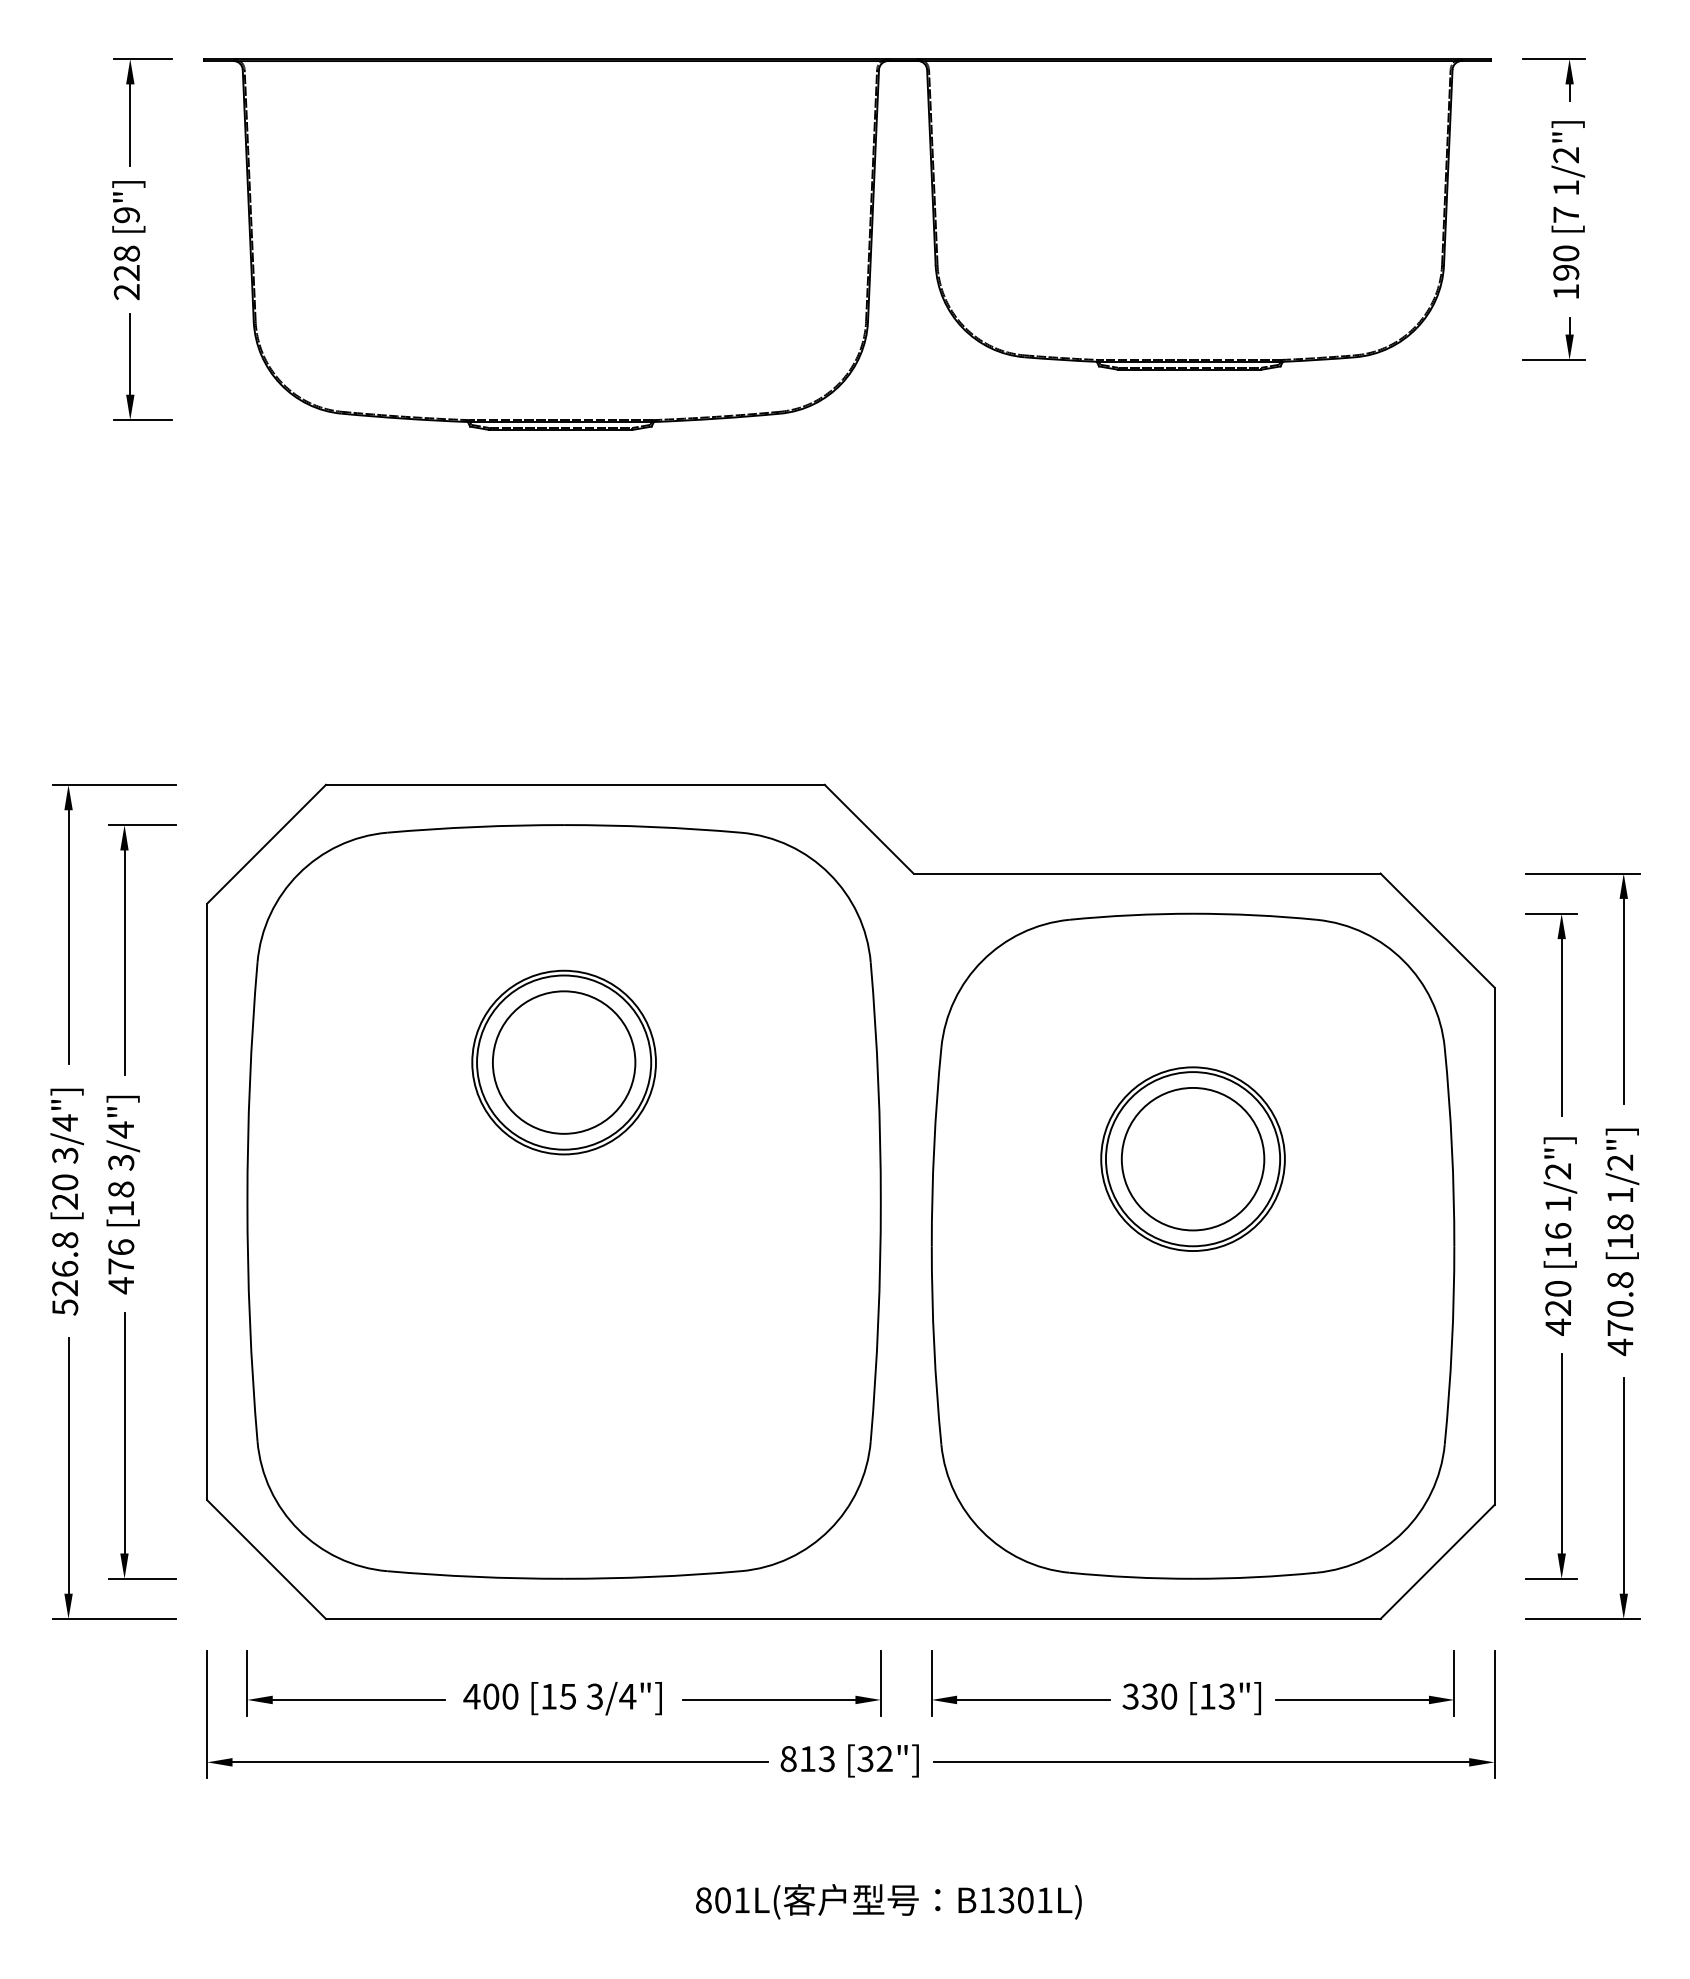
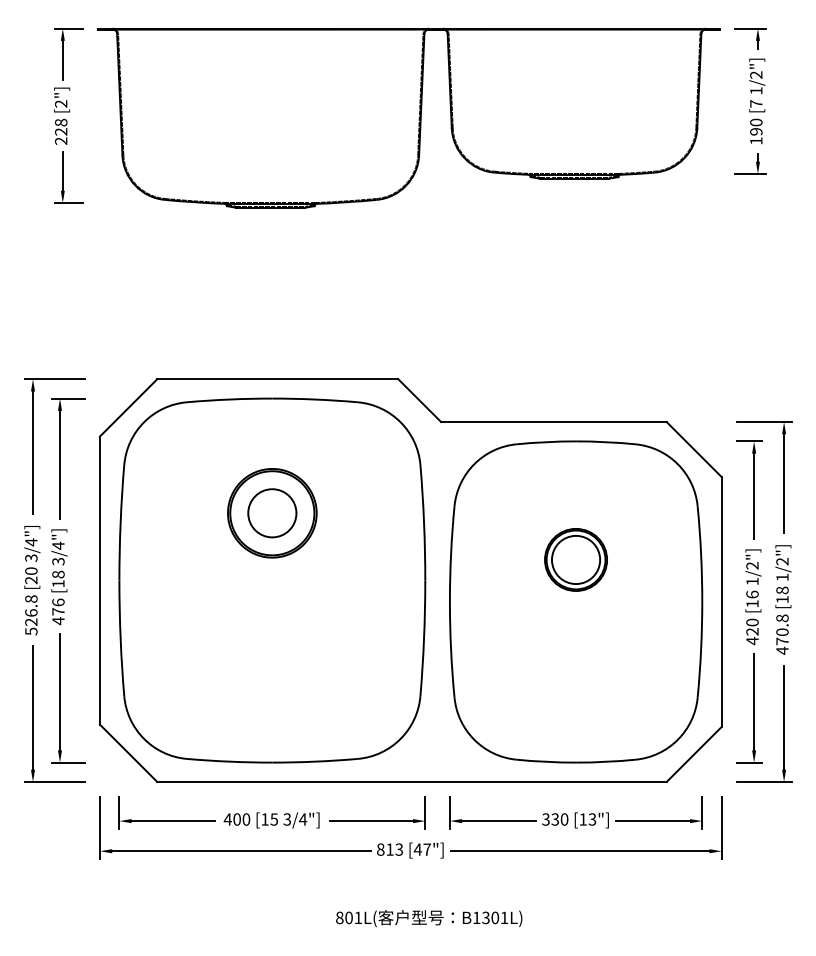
text: (127, 214) -> (61, 103), [9"] -> [2"]
circle: (562, 1060) -> (271, 512), size x0.7
part: (1191, 1158) -> (575, 559), size x0.7
text: (872, 1758) -> (421, 849), [32"] -> [47"]

